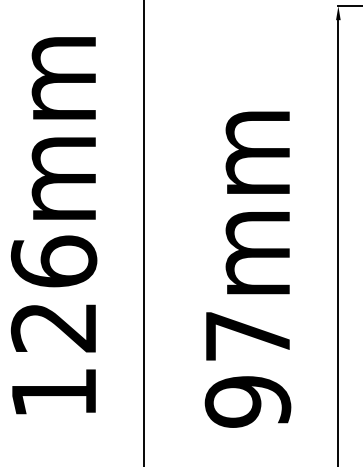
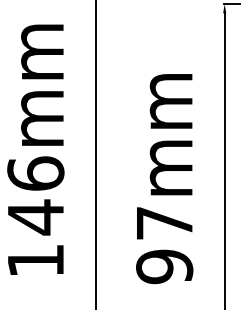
text: (53, 327) -> (35, 217), 126mm -> 146mm

